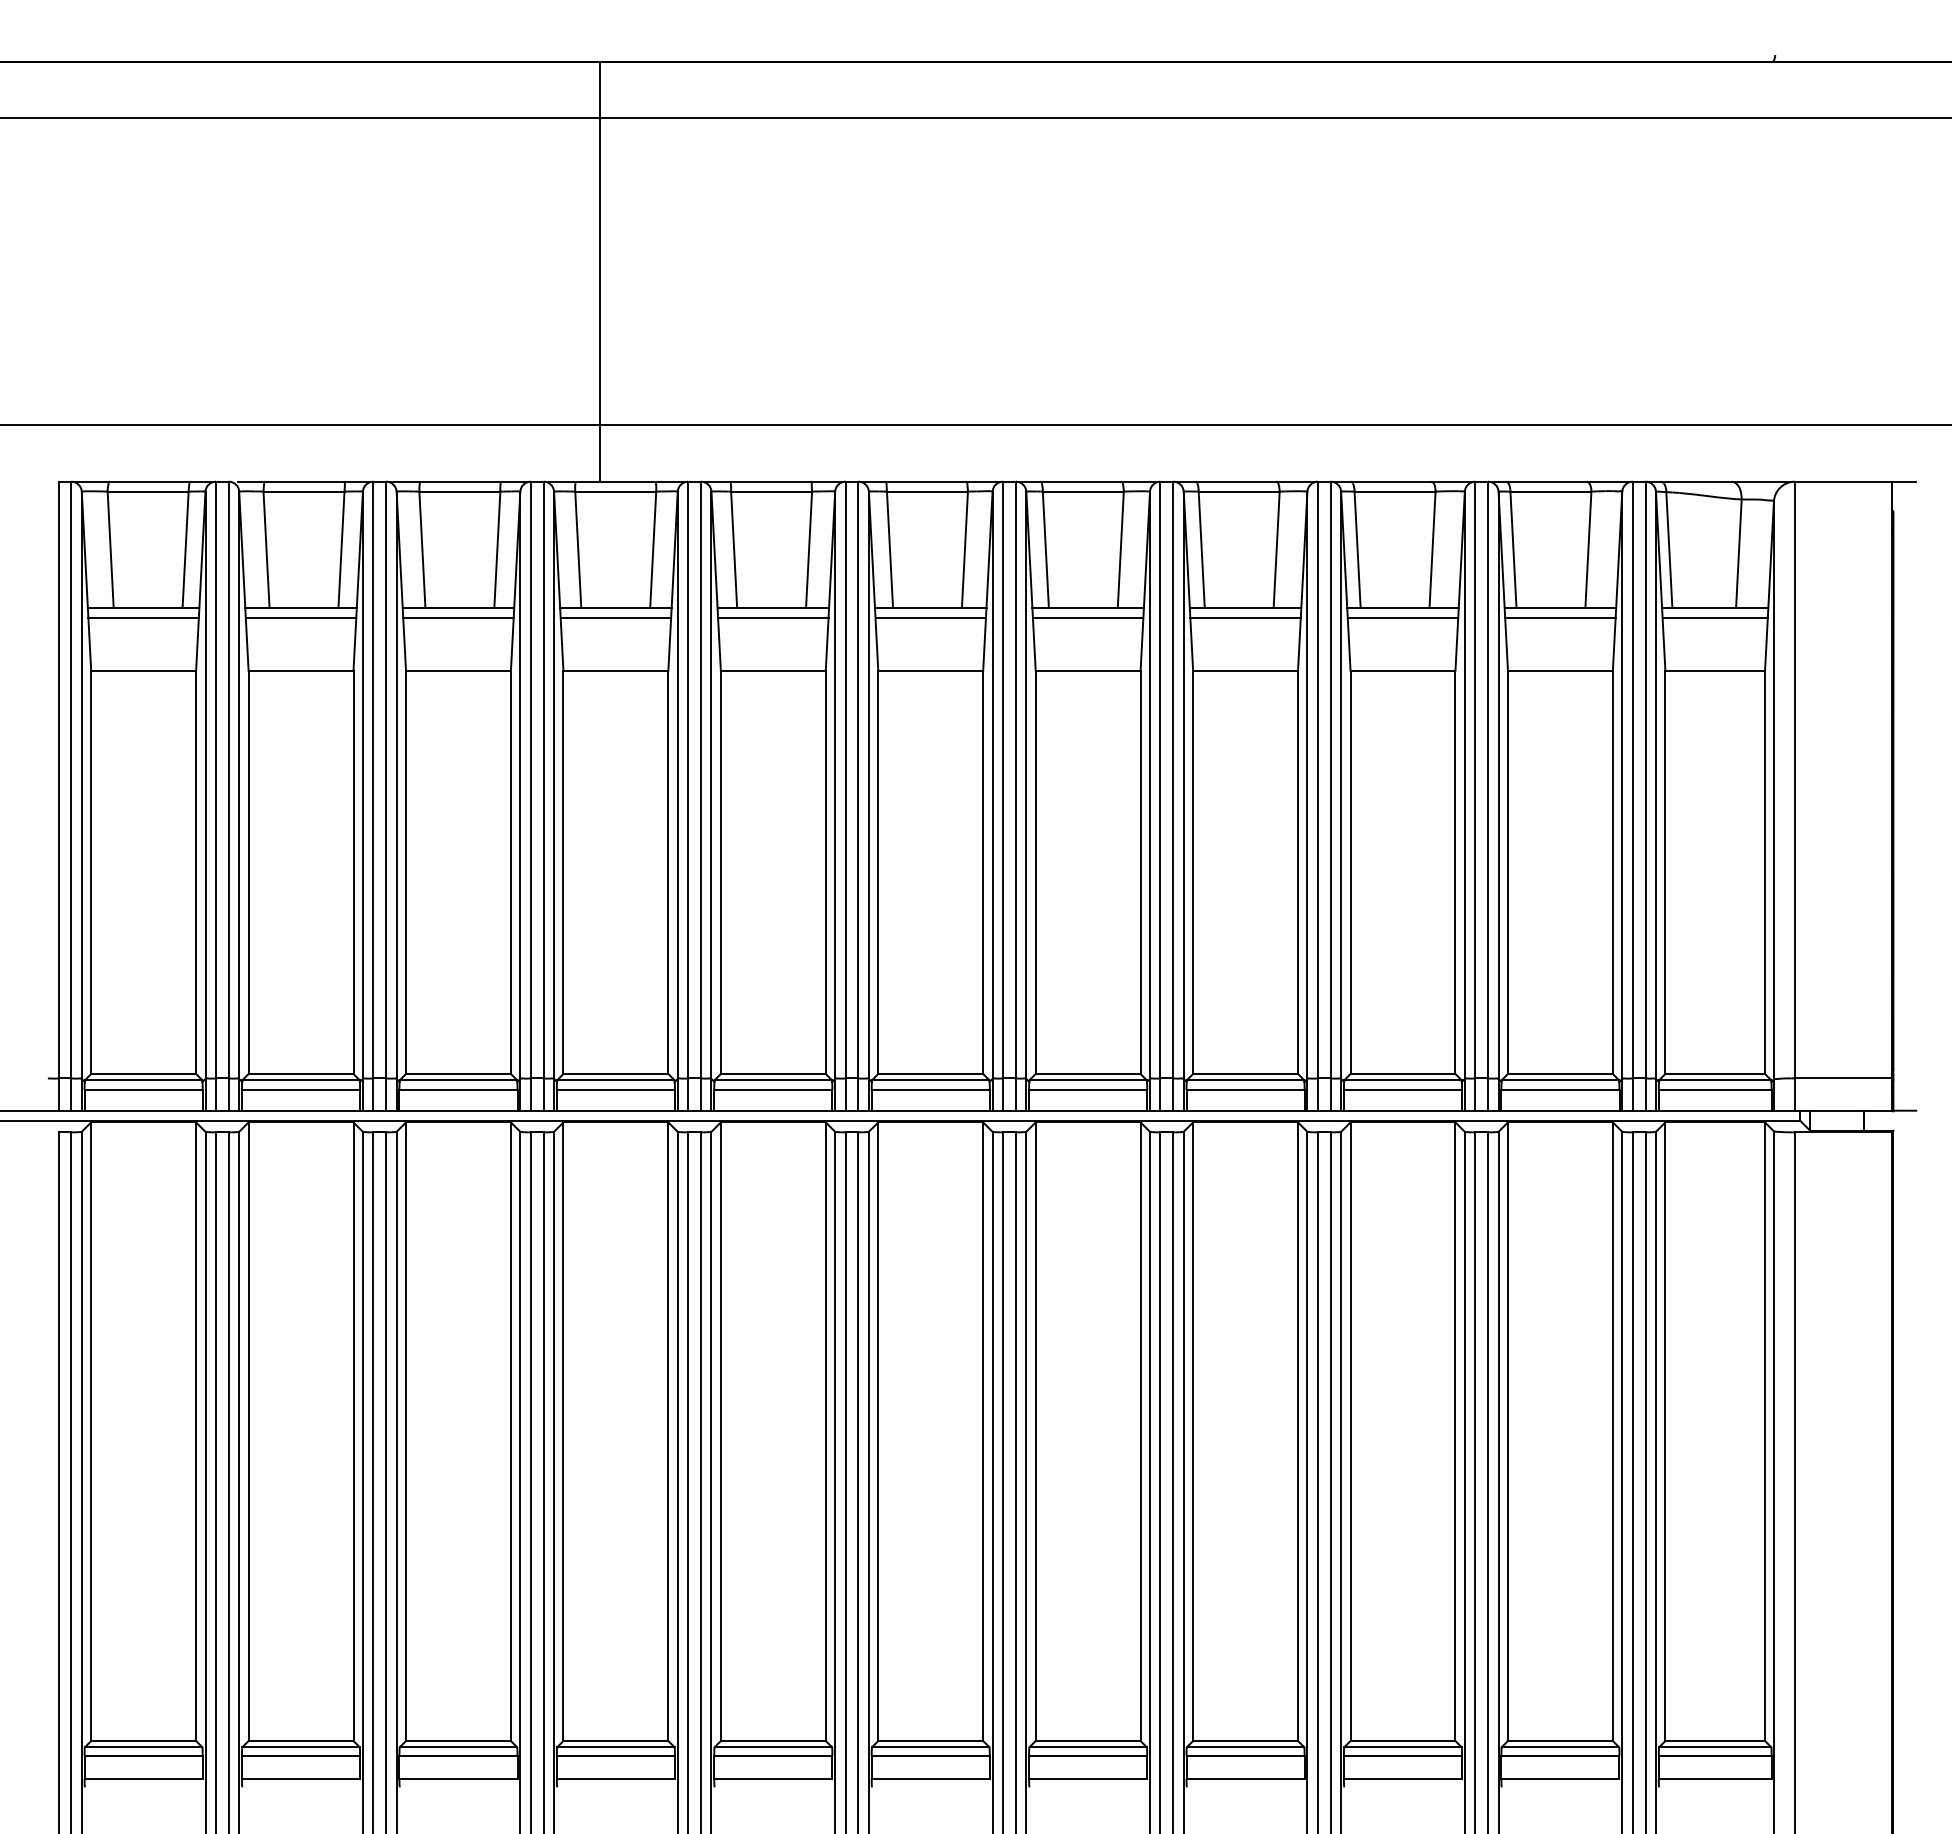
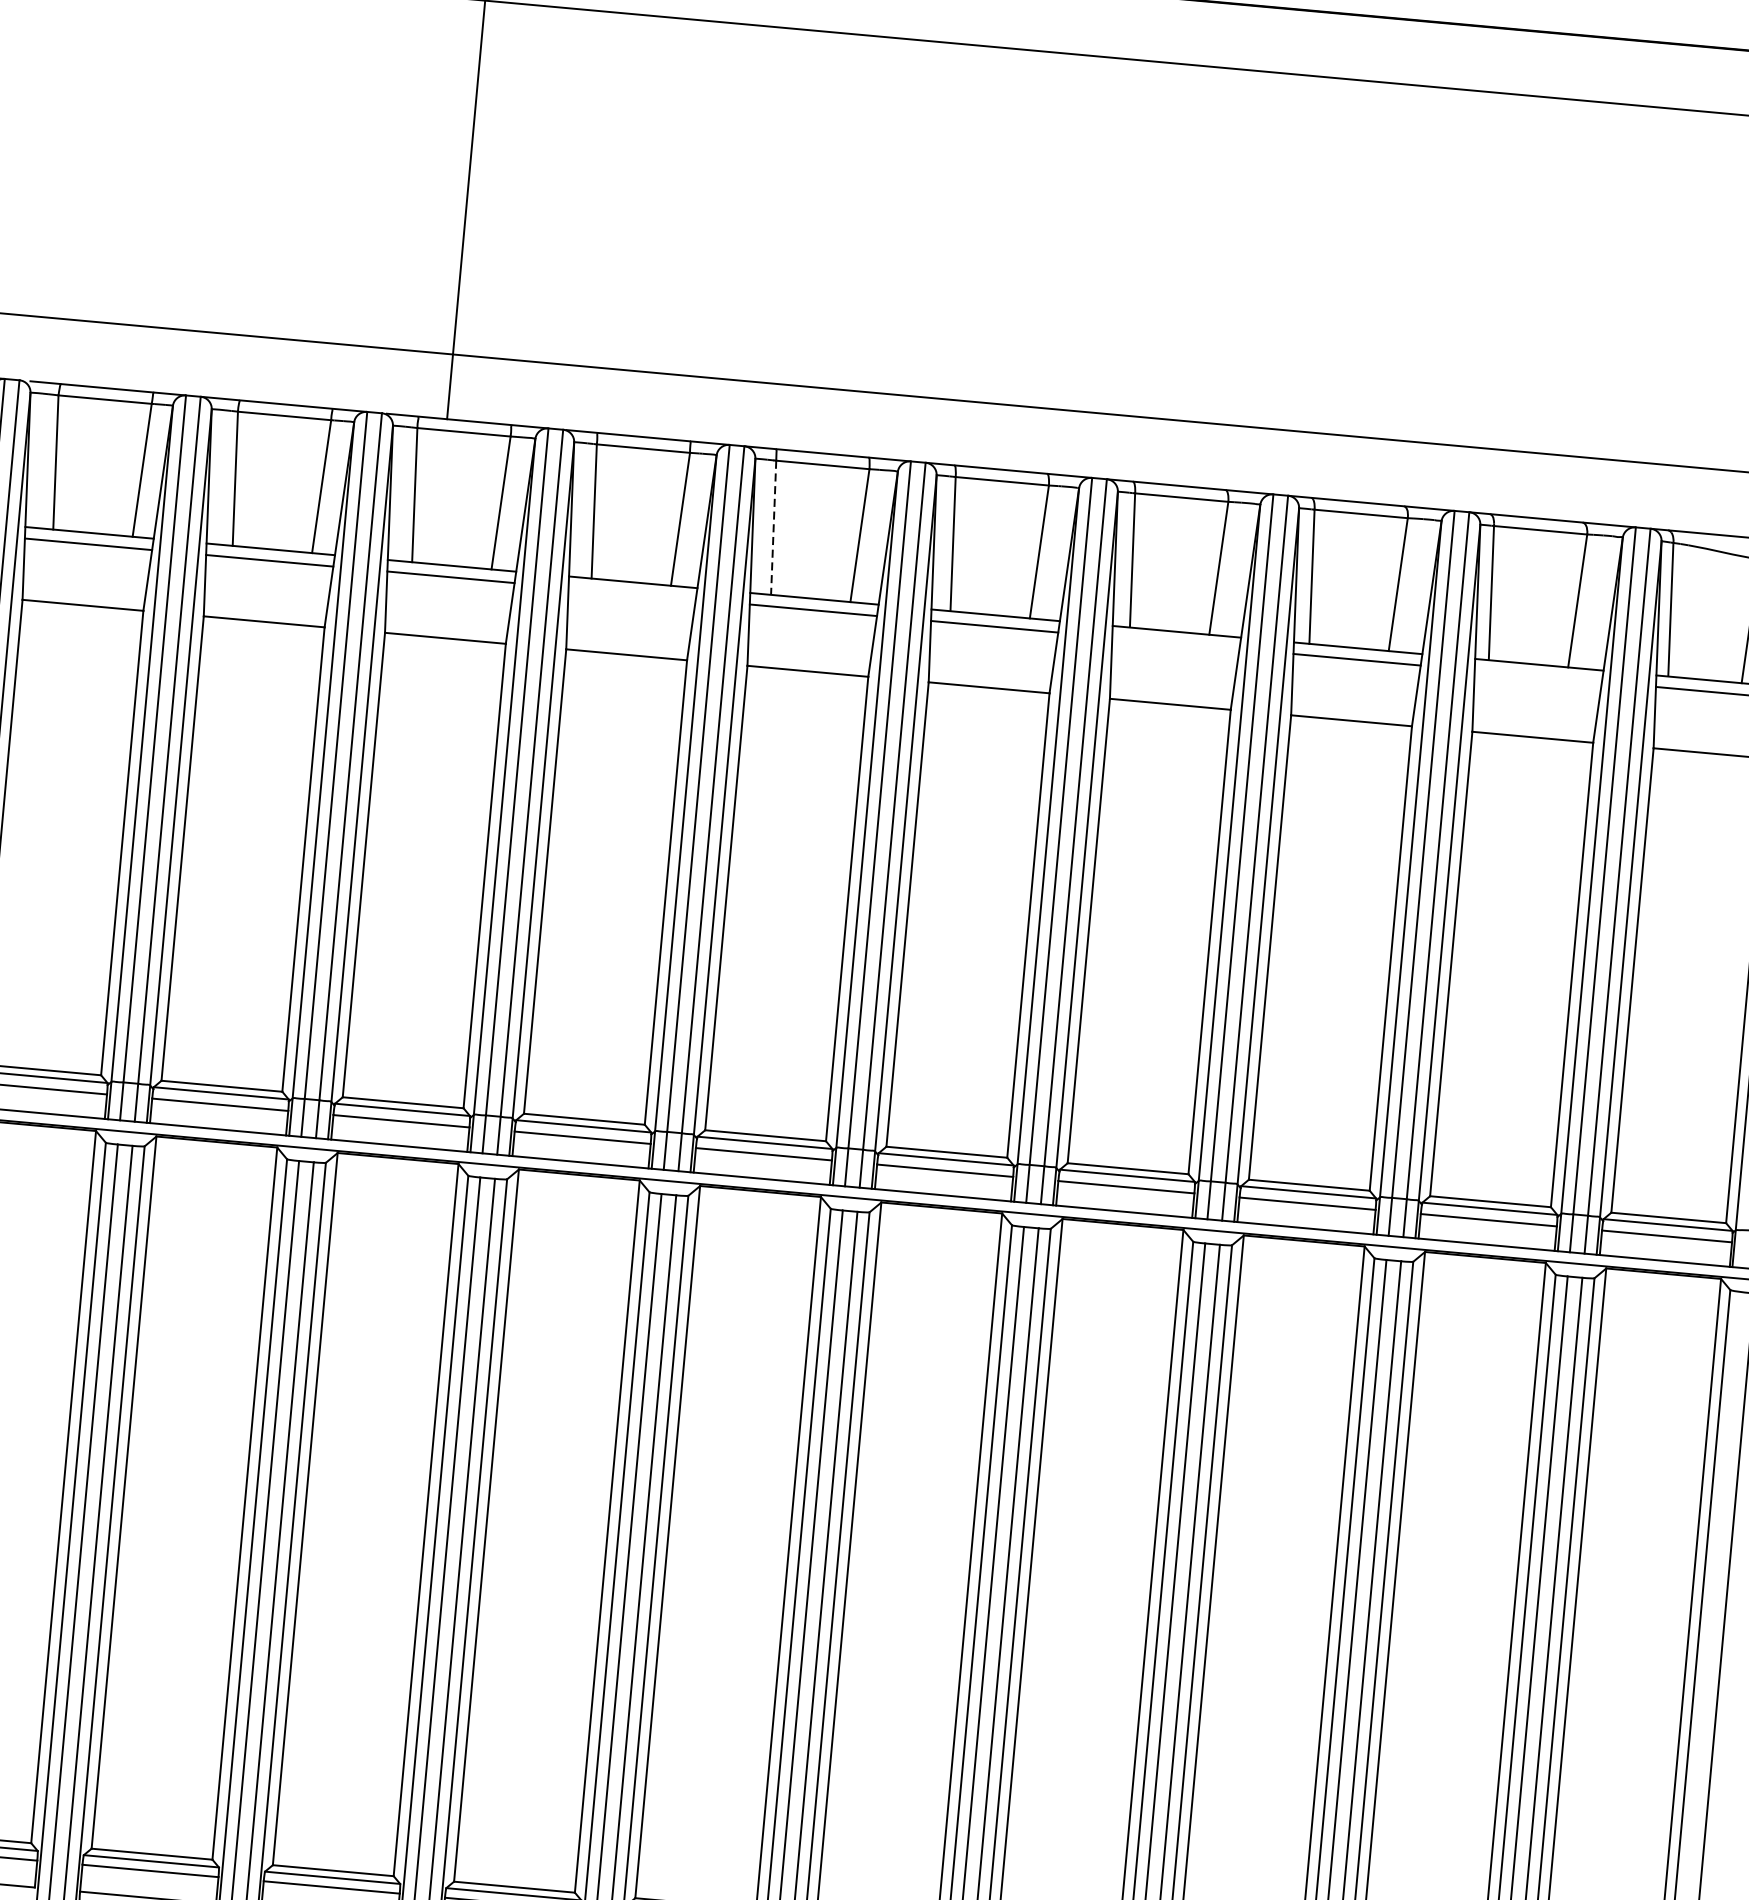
line: (890, 550) -> (774, 528), solid -> dashed
line: (773, 617) -> (632, 593), removed
line: (1245, 617) -> (1175, 643), removed
line: (1560, 617) -> (1538, 676), removed

